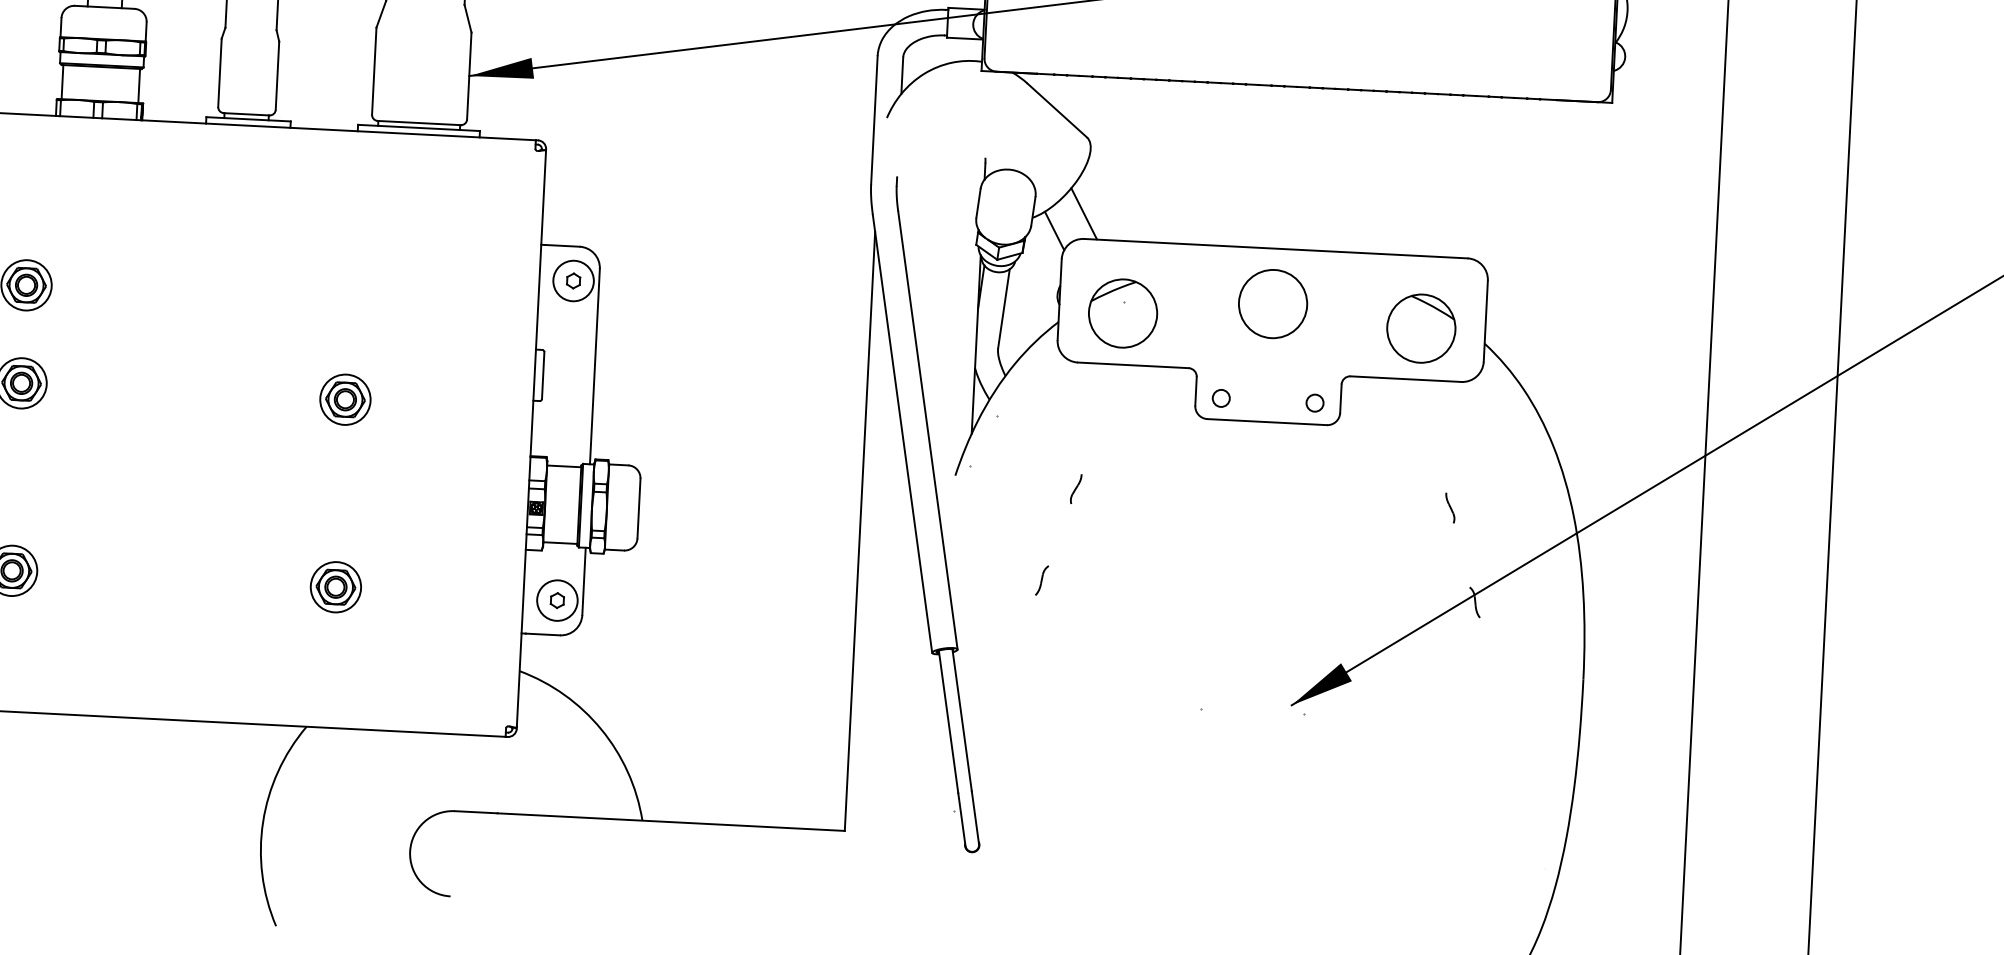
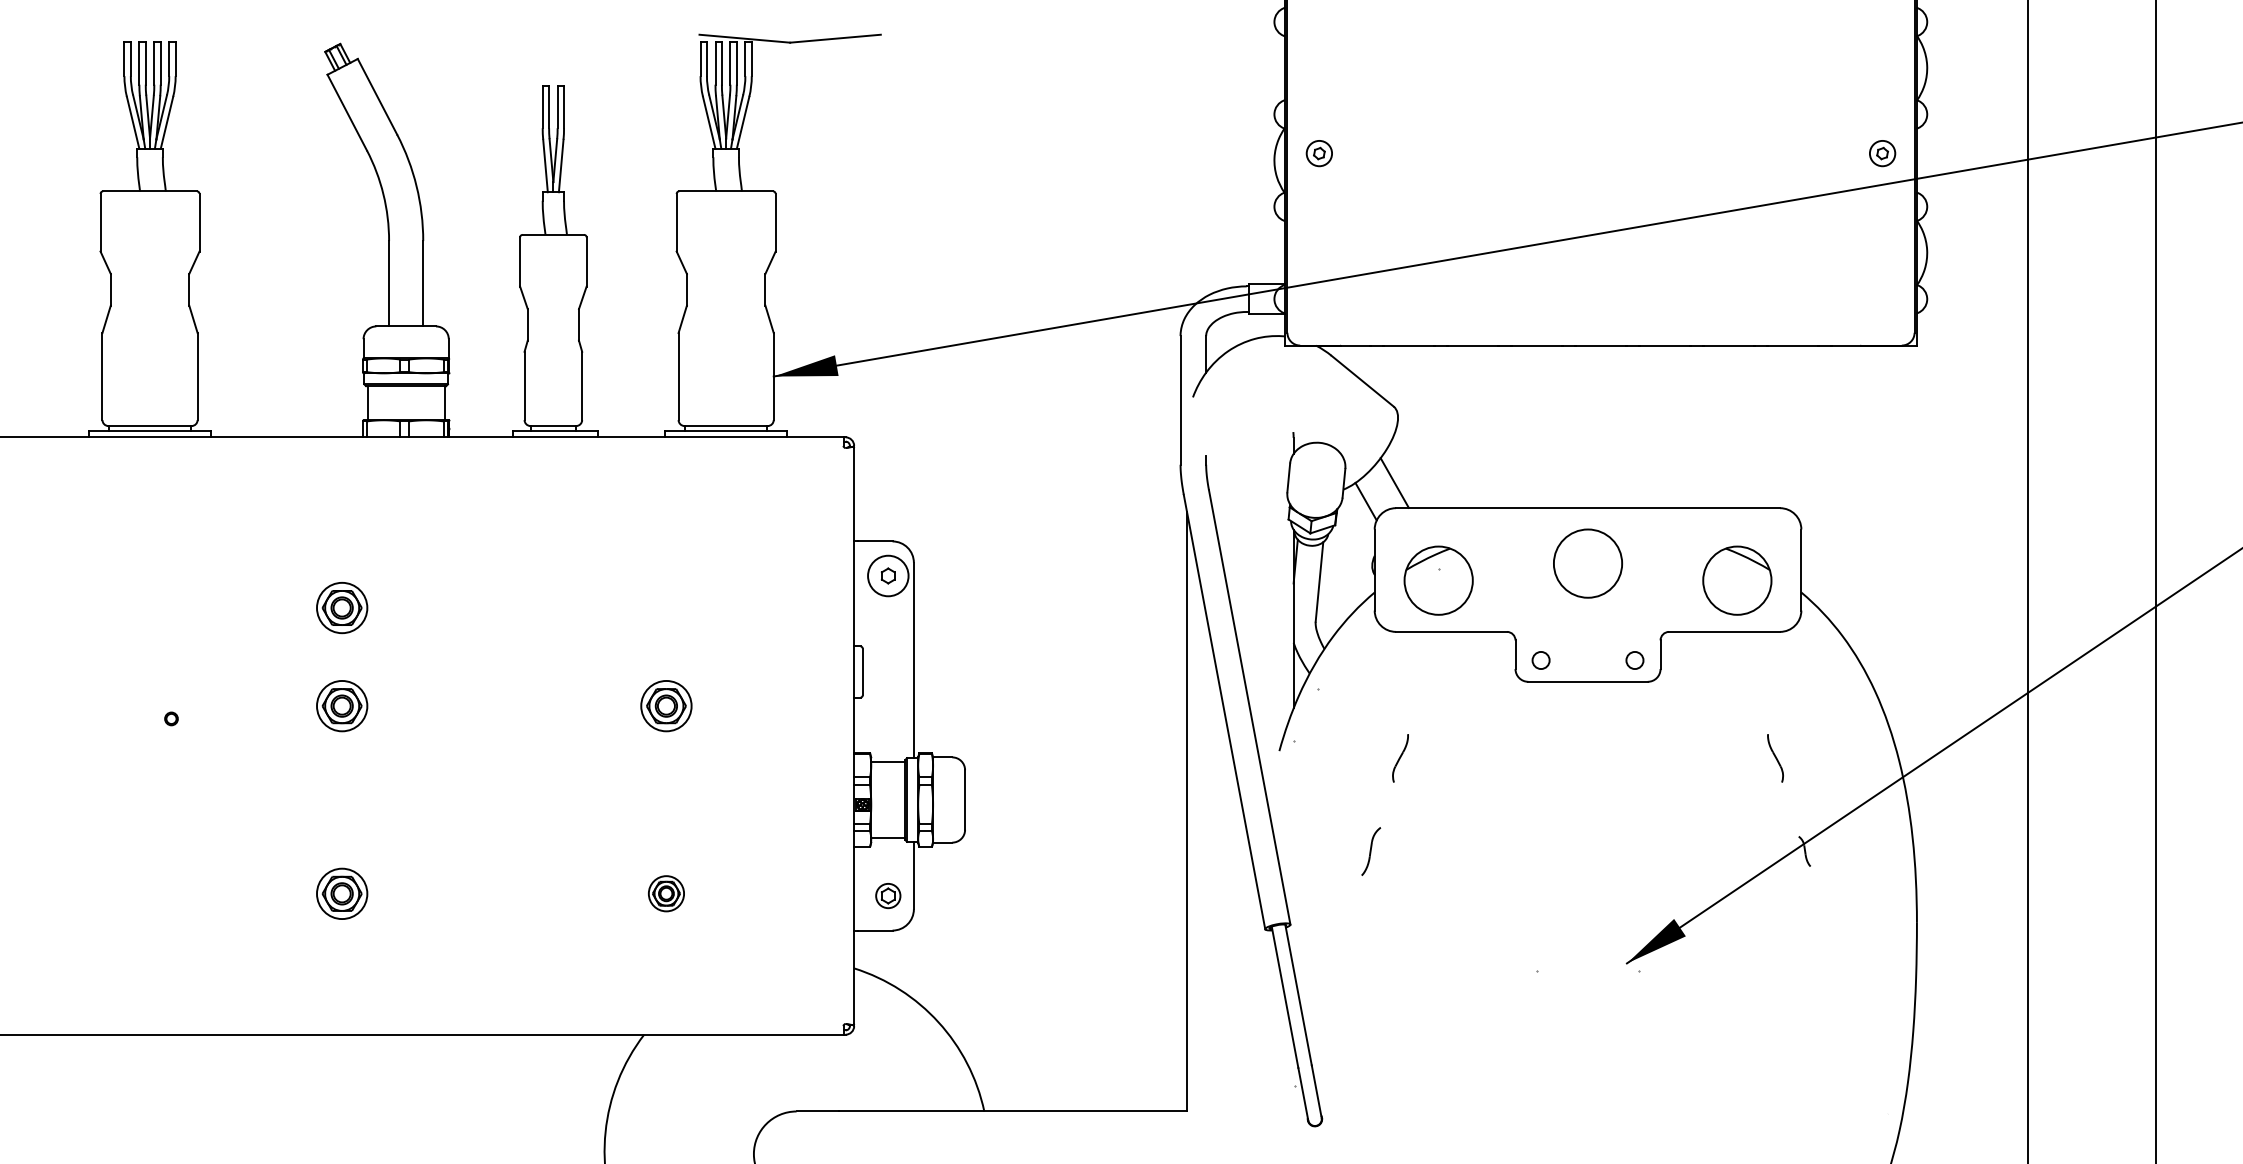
part: (1075, 489) -> (1400, 758), size x1.6
part: (1449, 508) -> (1774, 758), size x1.6
part: (1042, 580) -> (1371, 851), size x1.6
part: (336, 586) -> (666, 893), size x0.7
circle: (557, 600) -> (888, 895), size x0.6

